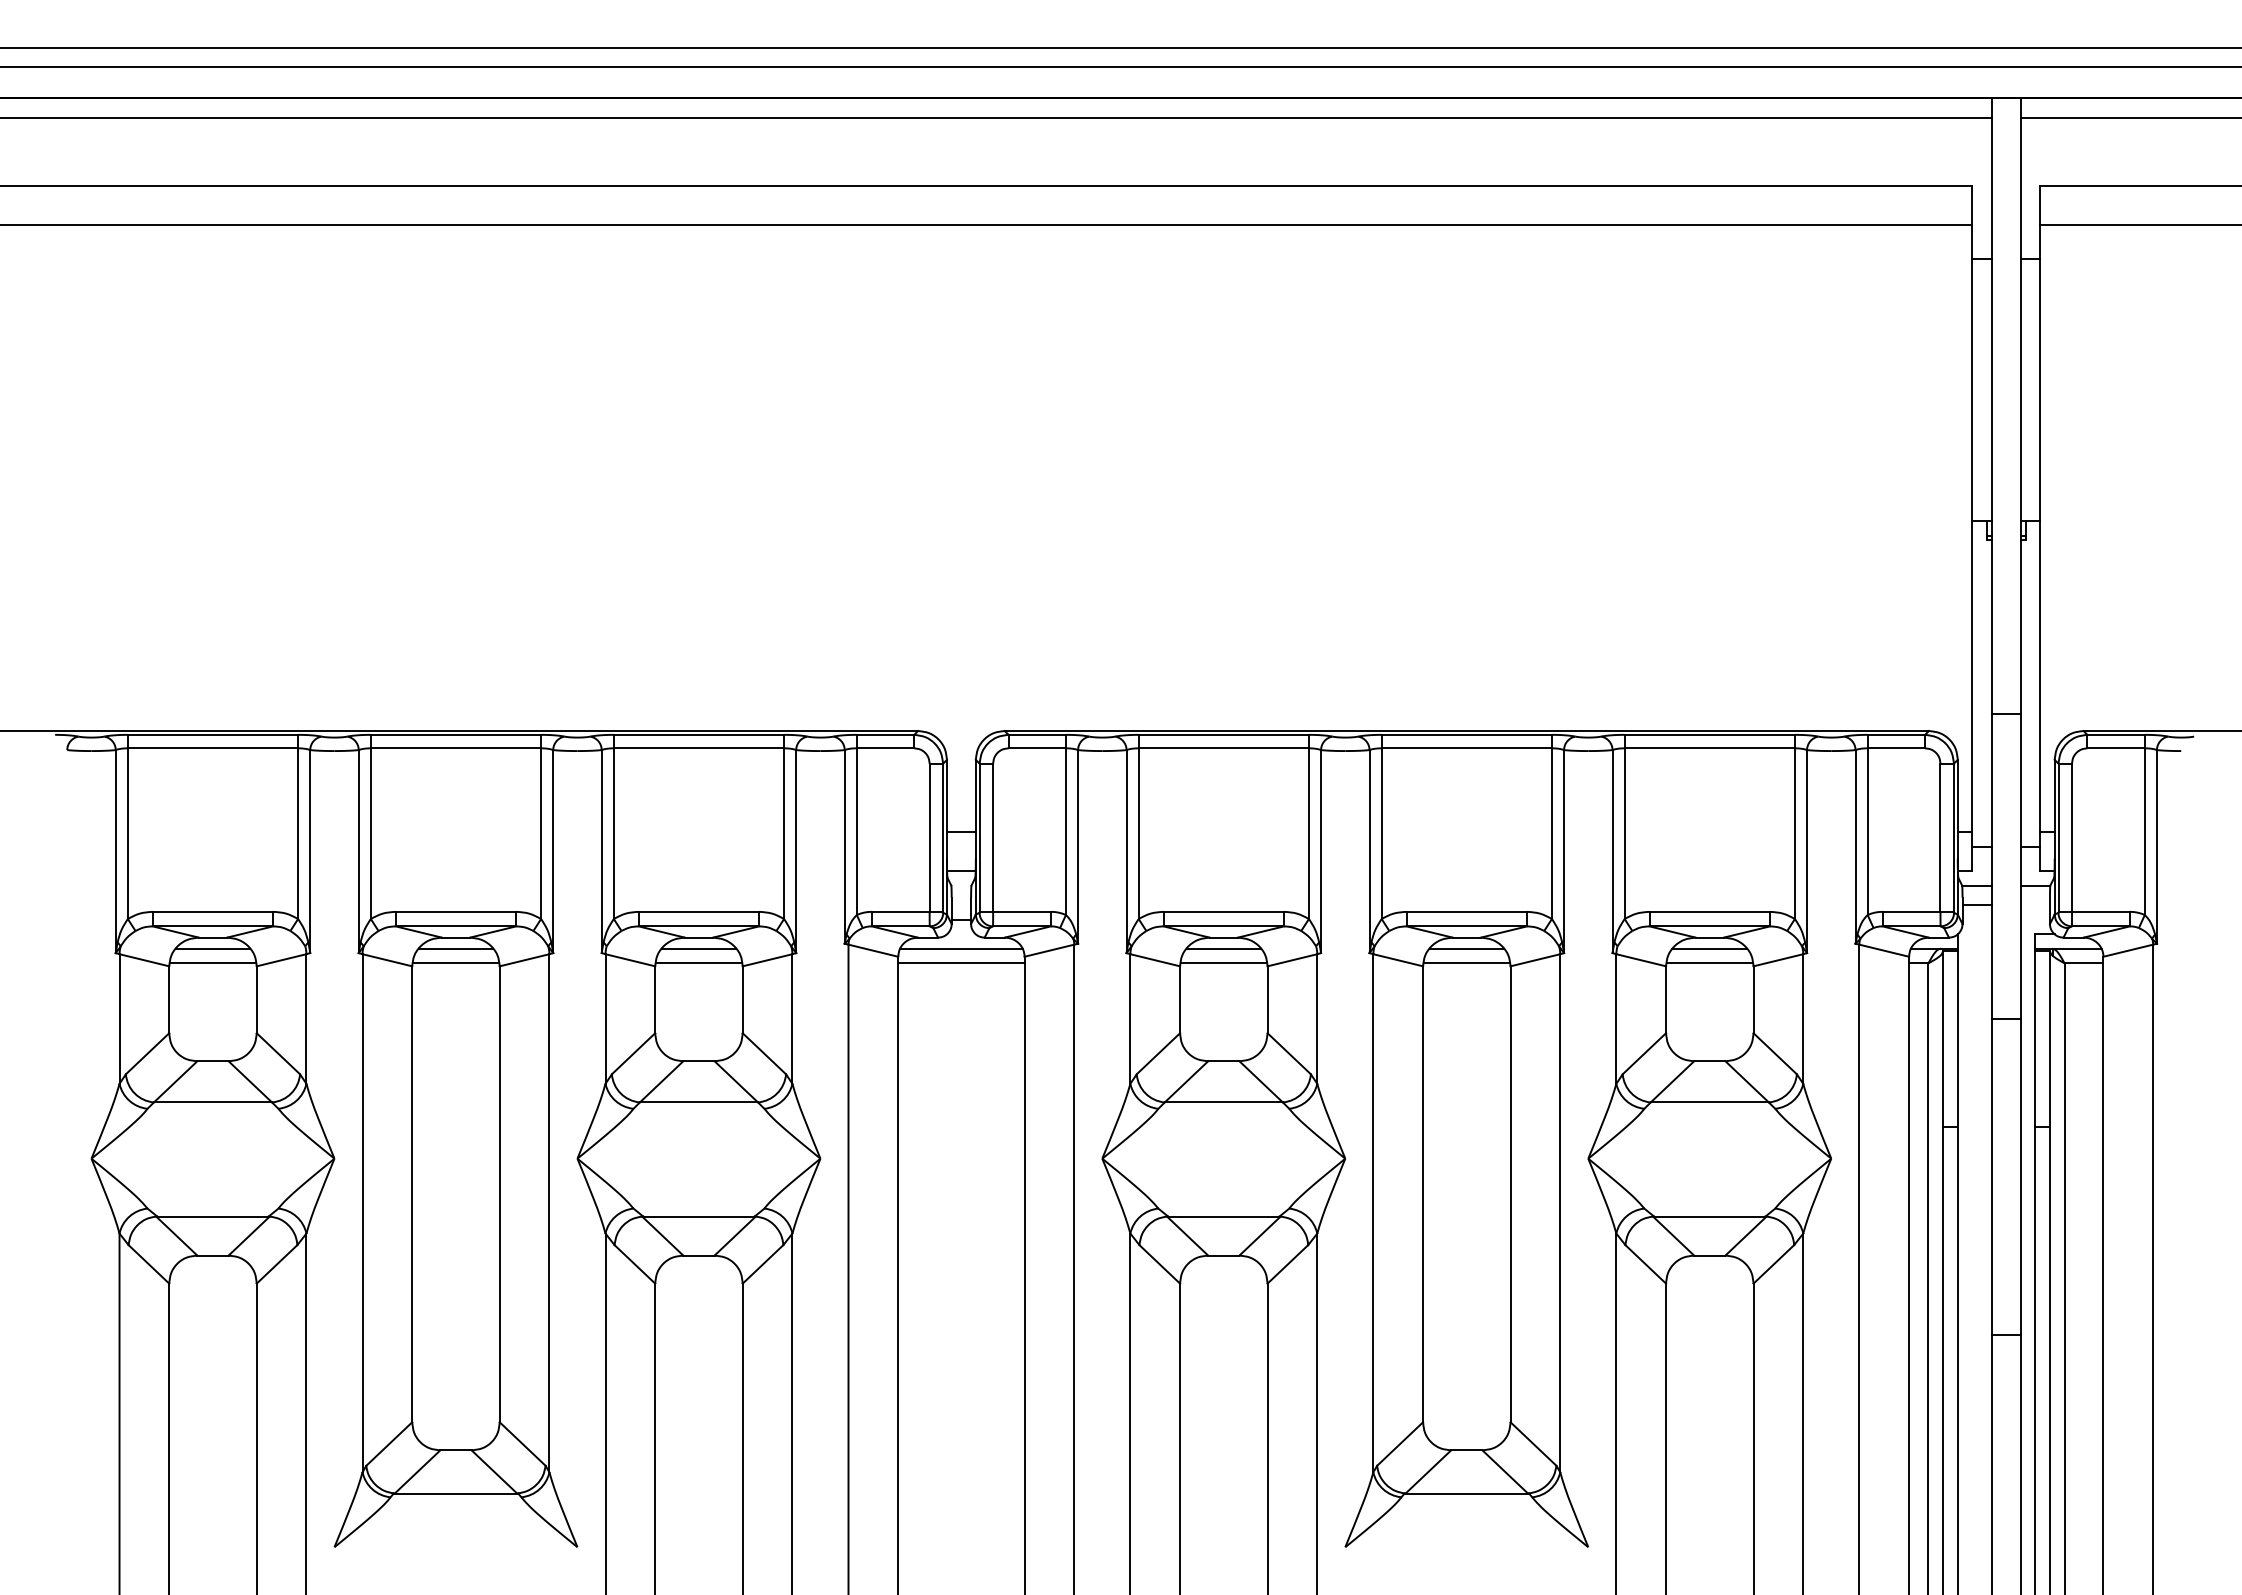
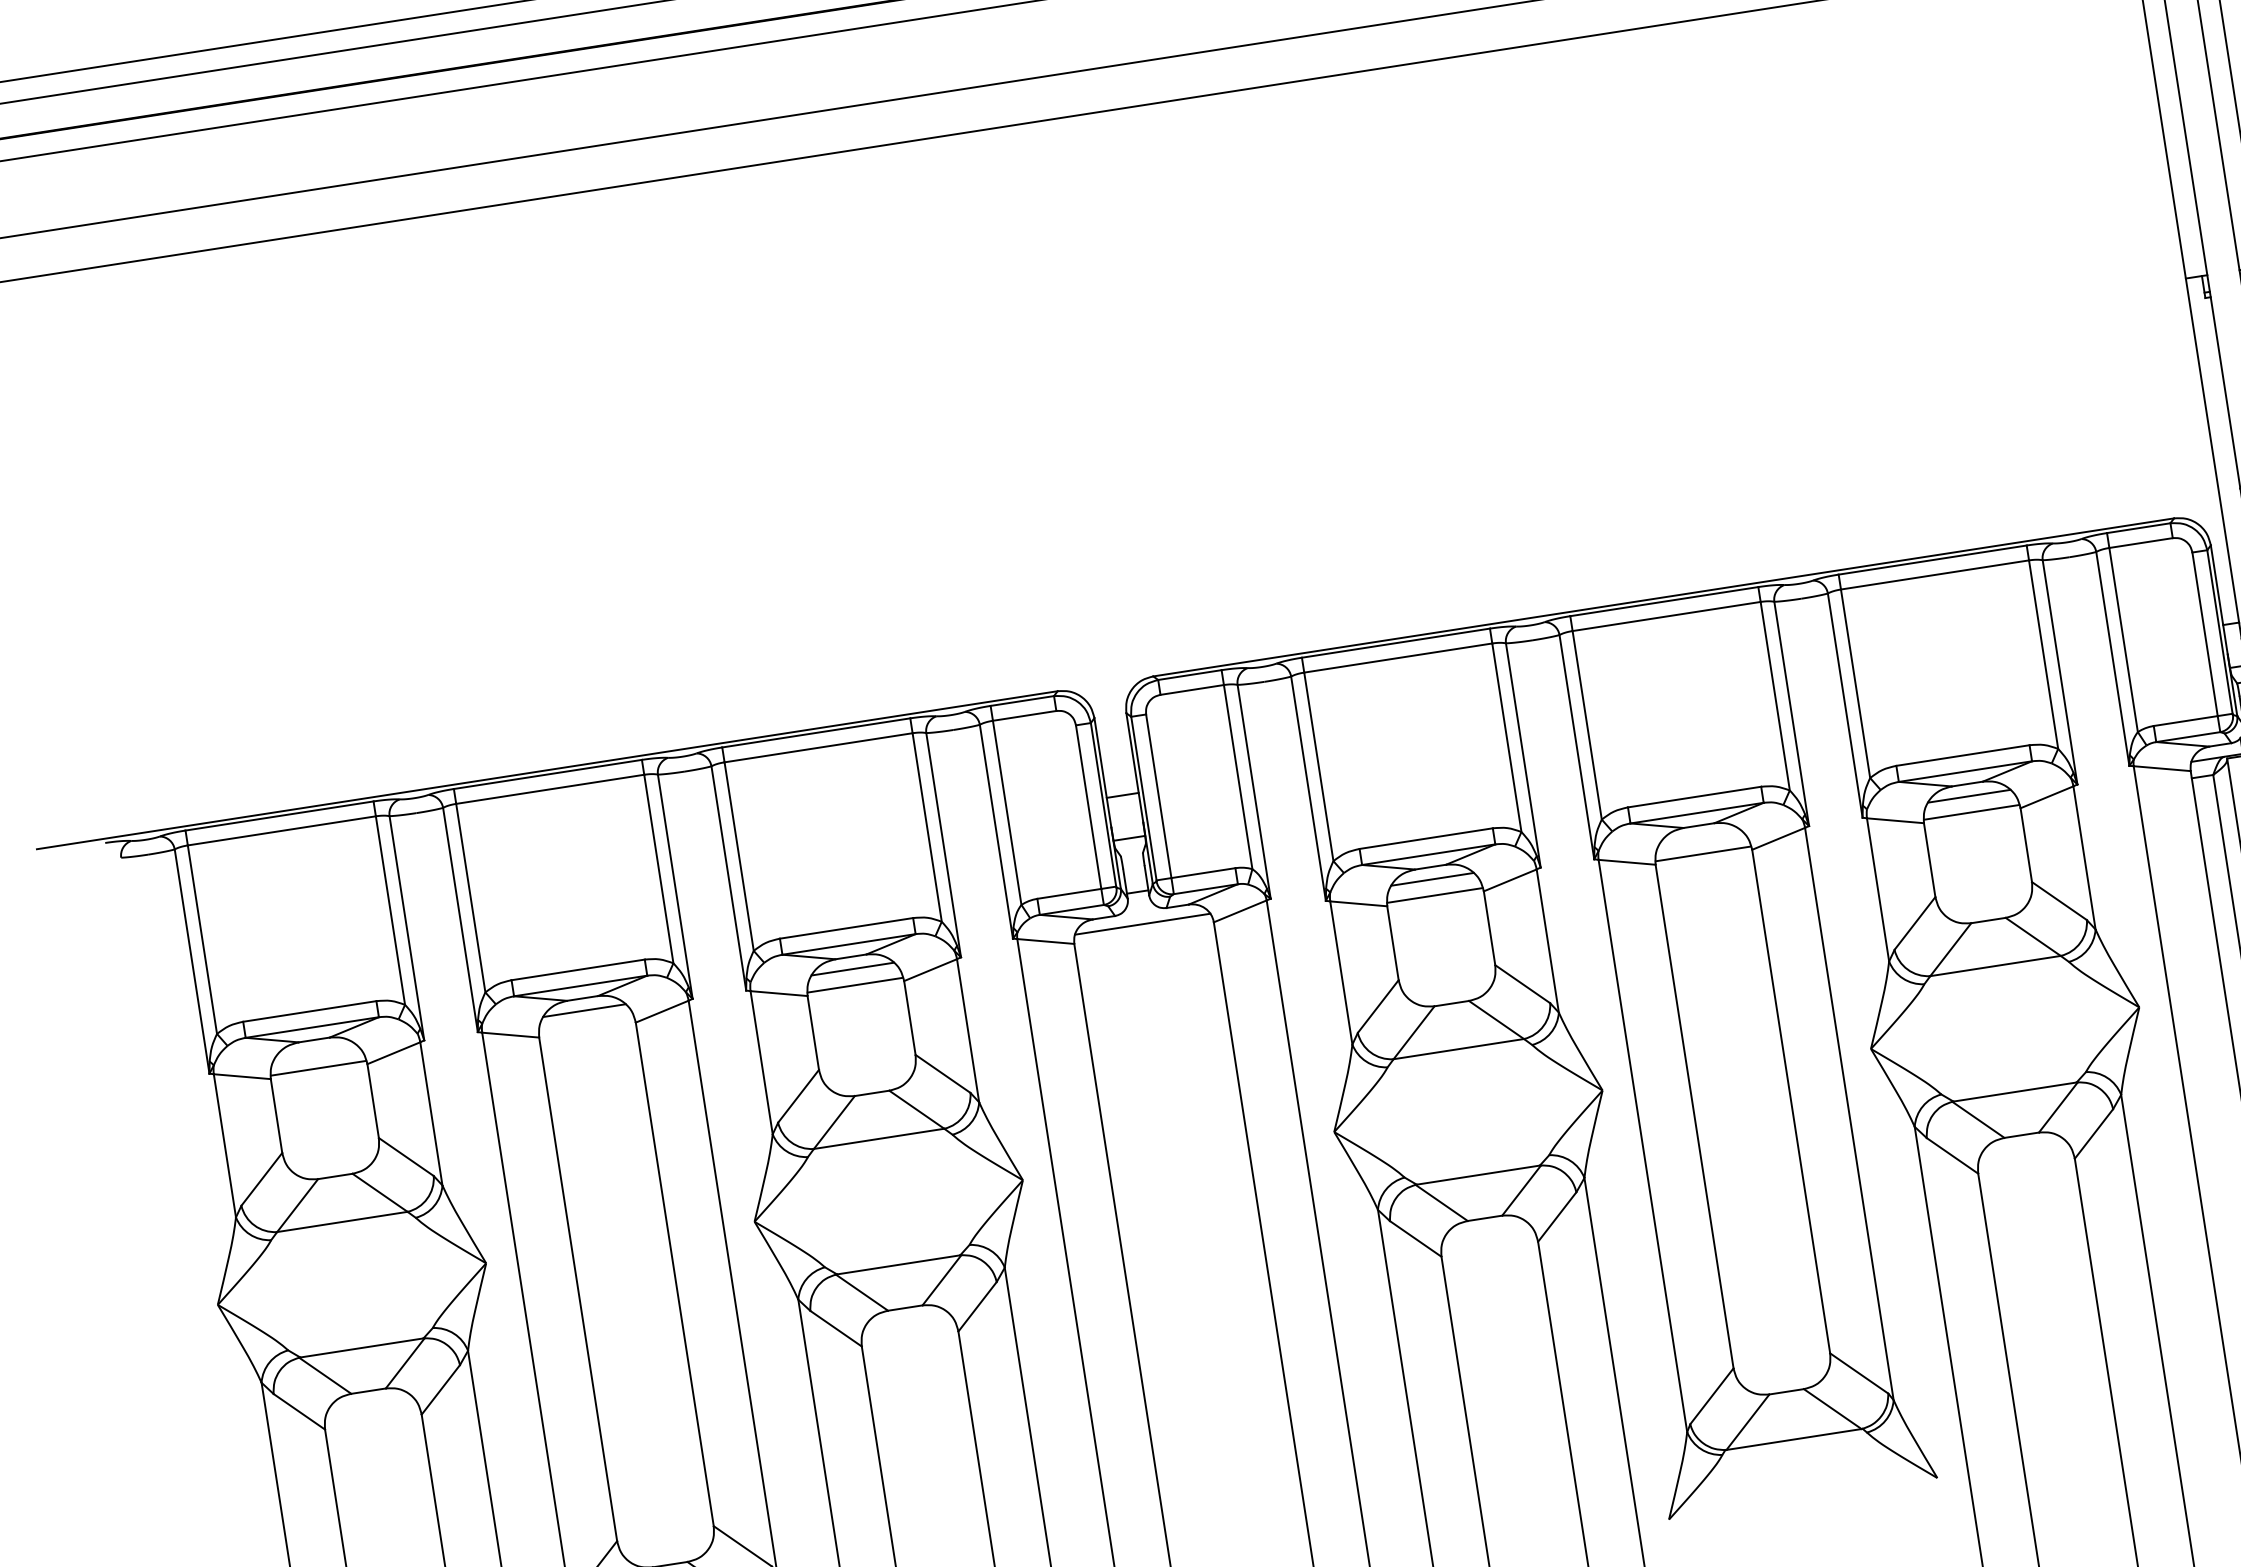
line: (212, 948) -> (315, 1052), removed
line: (1466, 948) -> (1700, 837), removed
line: (455, 963) -> (586, 1027), removed
line: (961, 963) -> (1145, 940), removed

